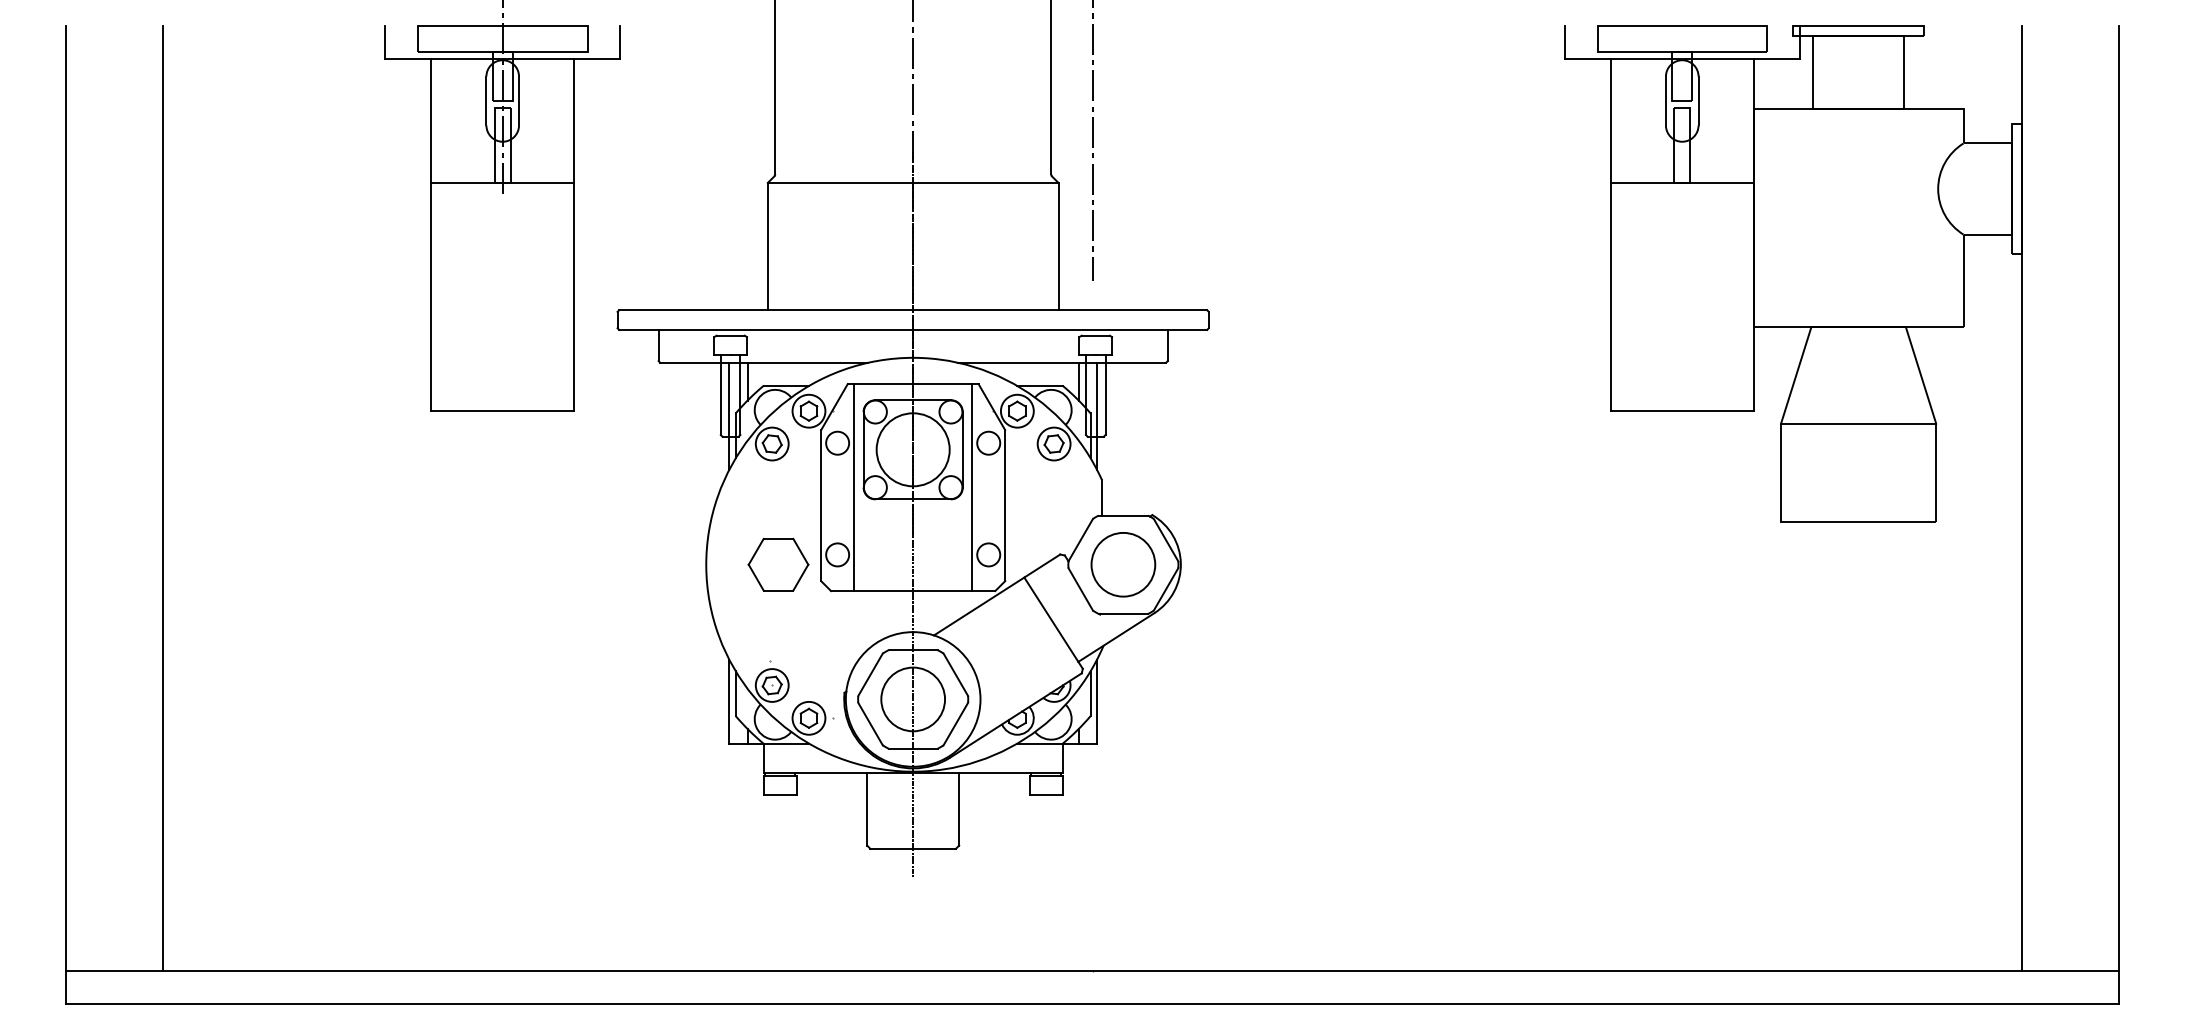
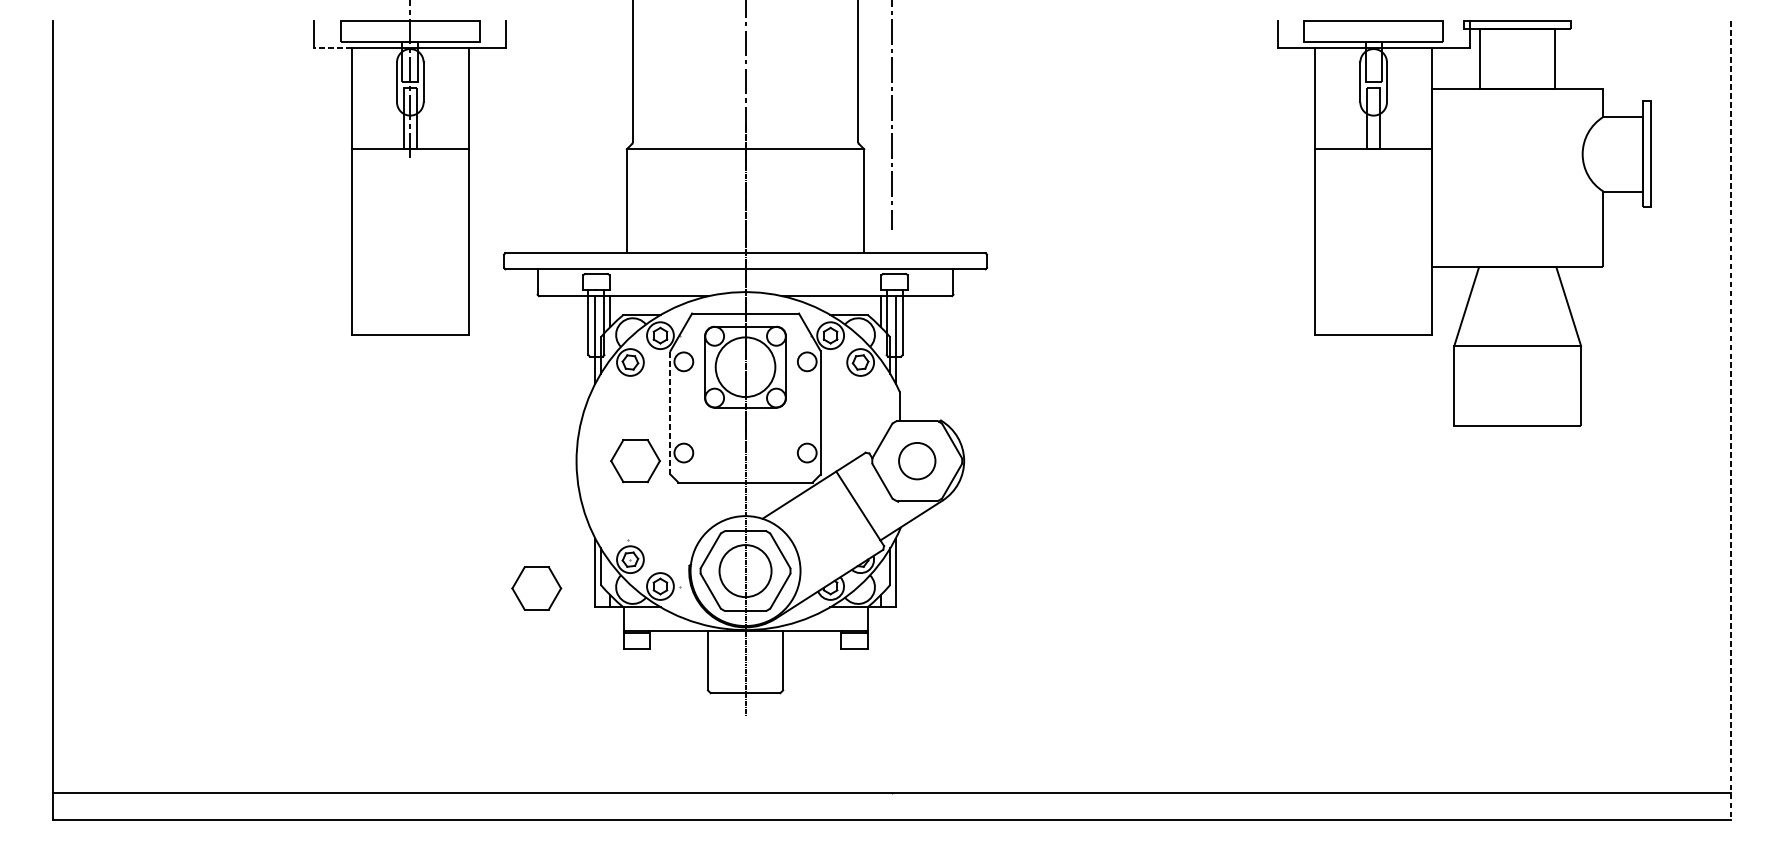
line: (408, 58) -> (333, 47), solid -> dashed
line: (854, 487) -> (697, 397), removed
line: (972, 487) -> (793, 397), removed
line: (163, 498) -> (133, 406), removed
line: (2021, 498) -> (1650, 406), removed
line: (821, 505) -> (670, 412), solid -> dashed
line: (2119, 515) -> (1730, 420), solid -> dashed
circle: (1123, 564) -> (917, 460), size x0.7
part: (657, 720) -> (536, 588), added

